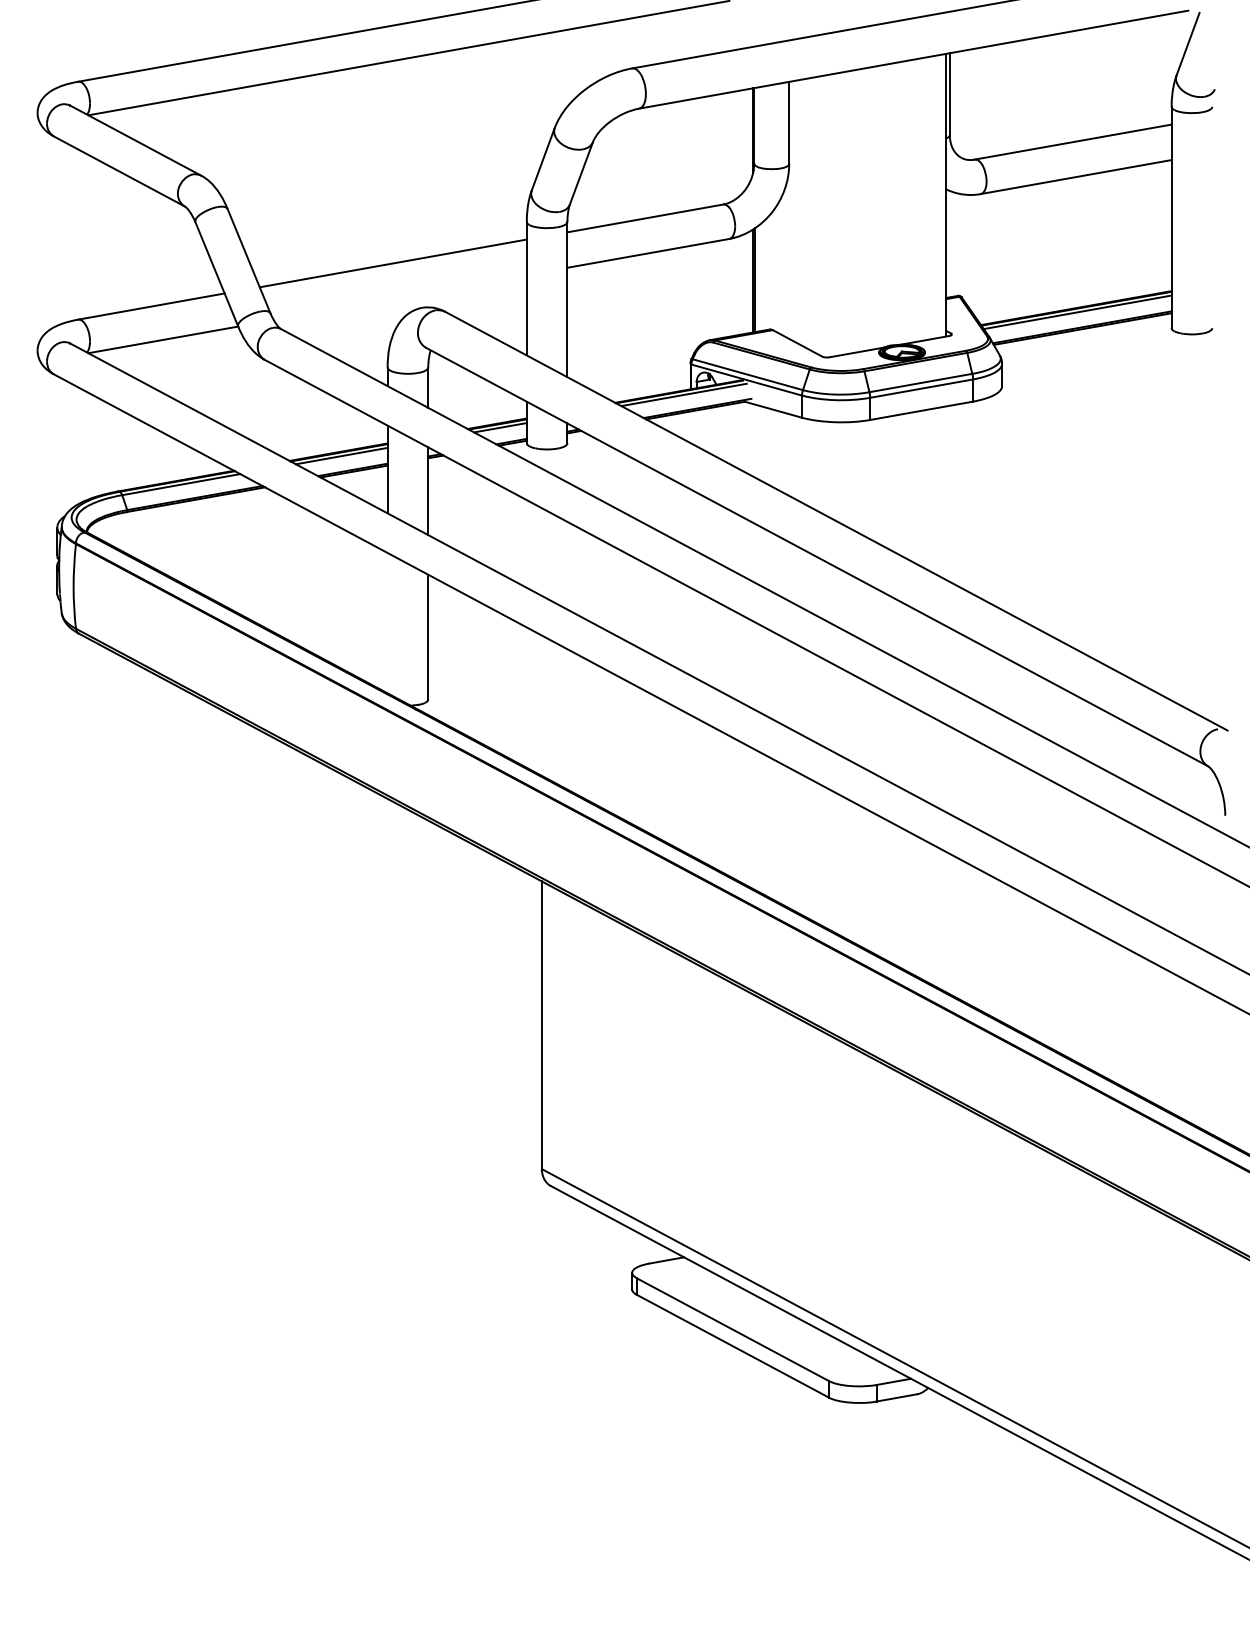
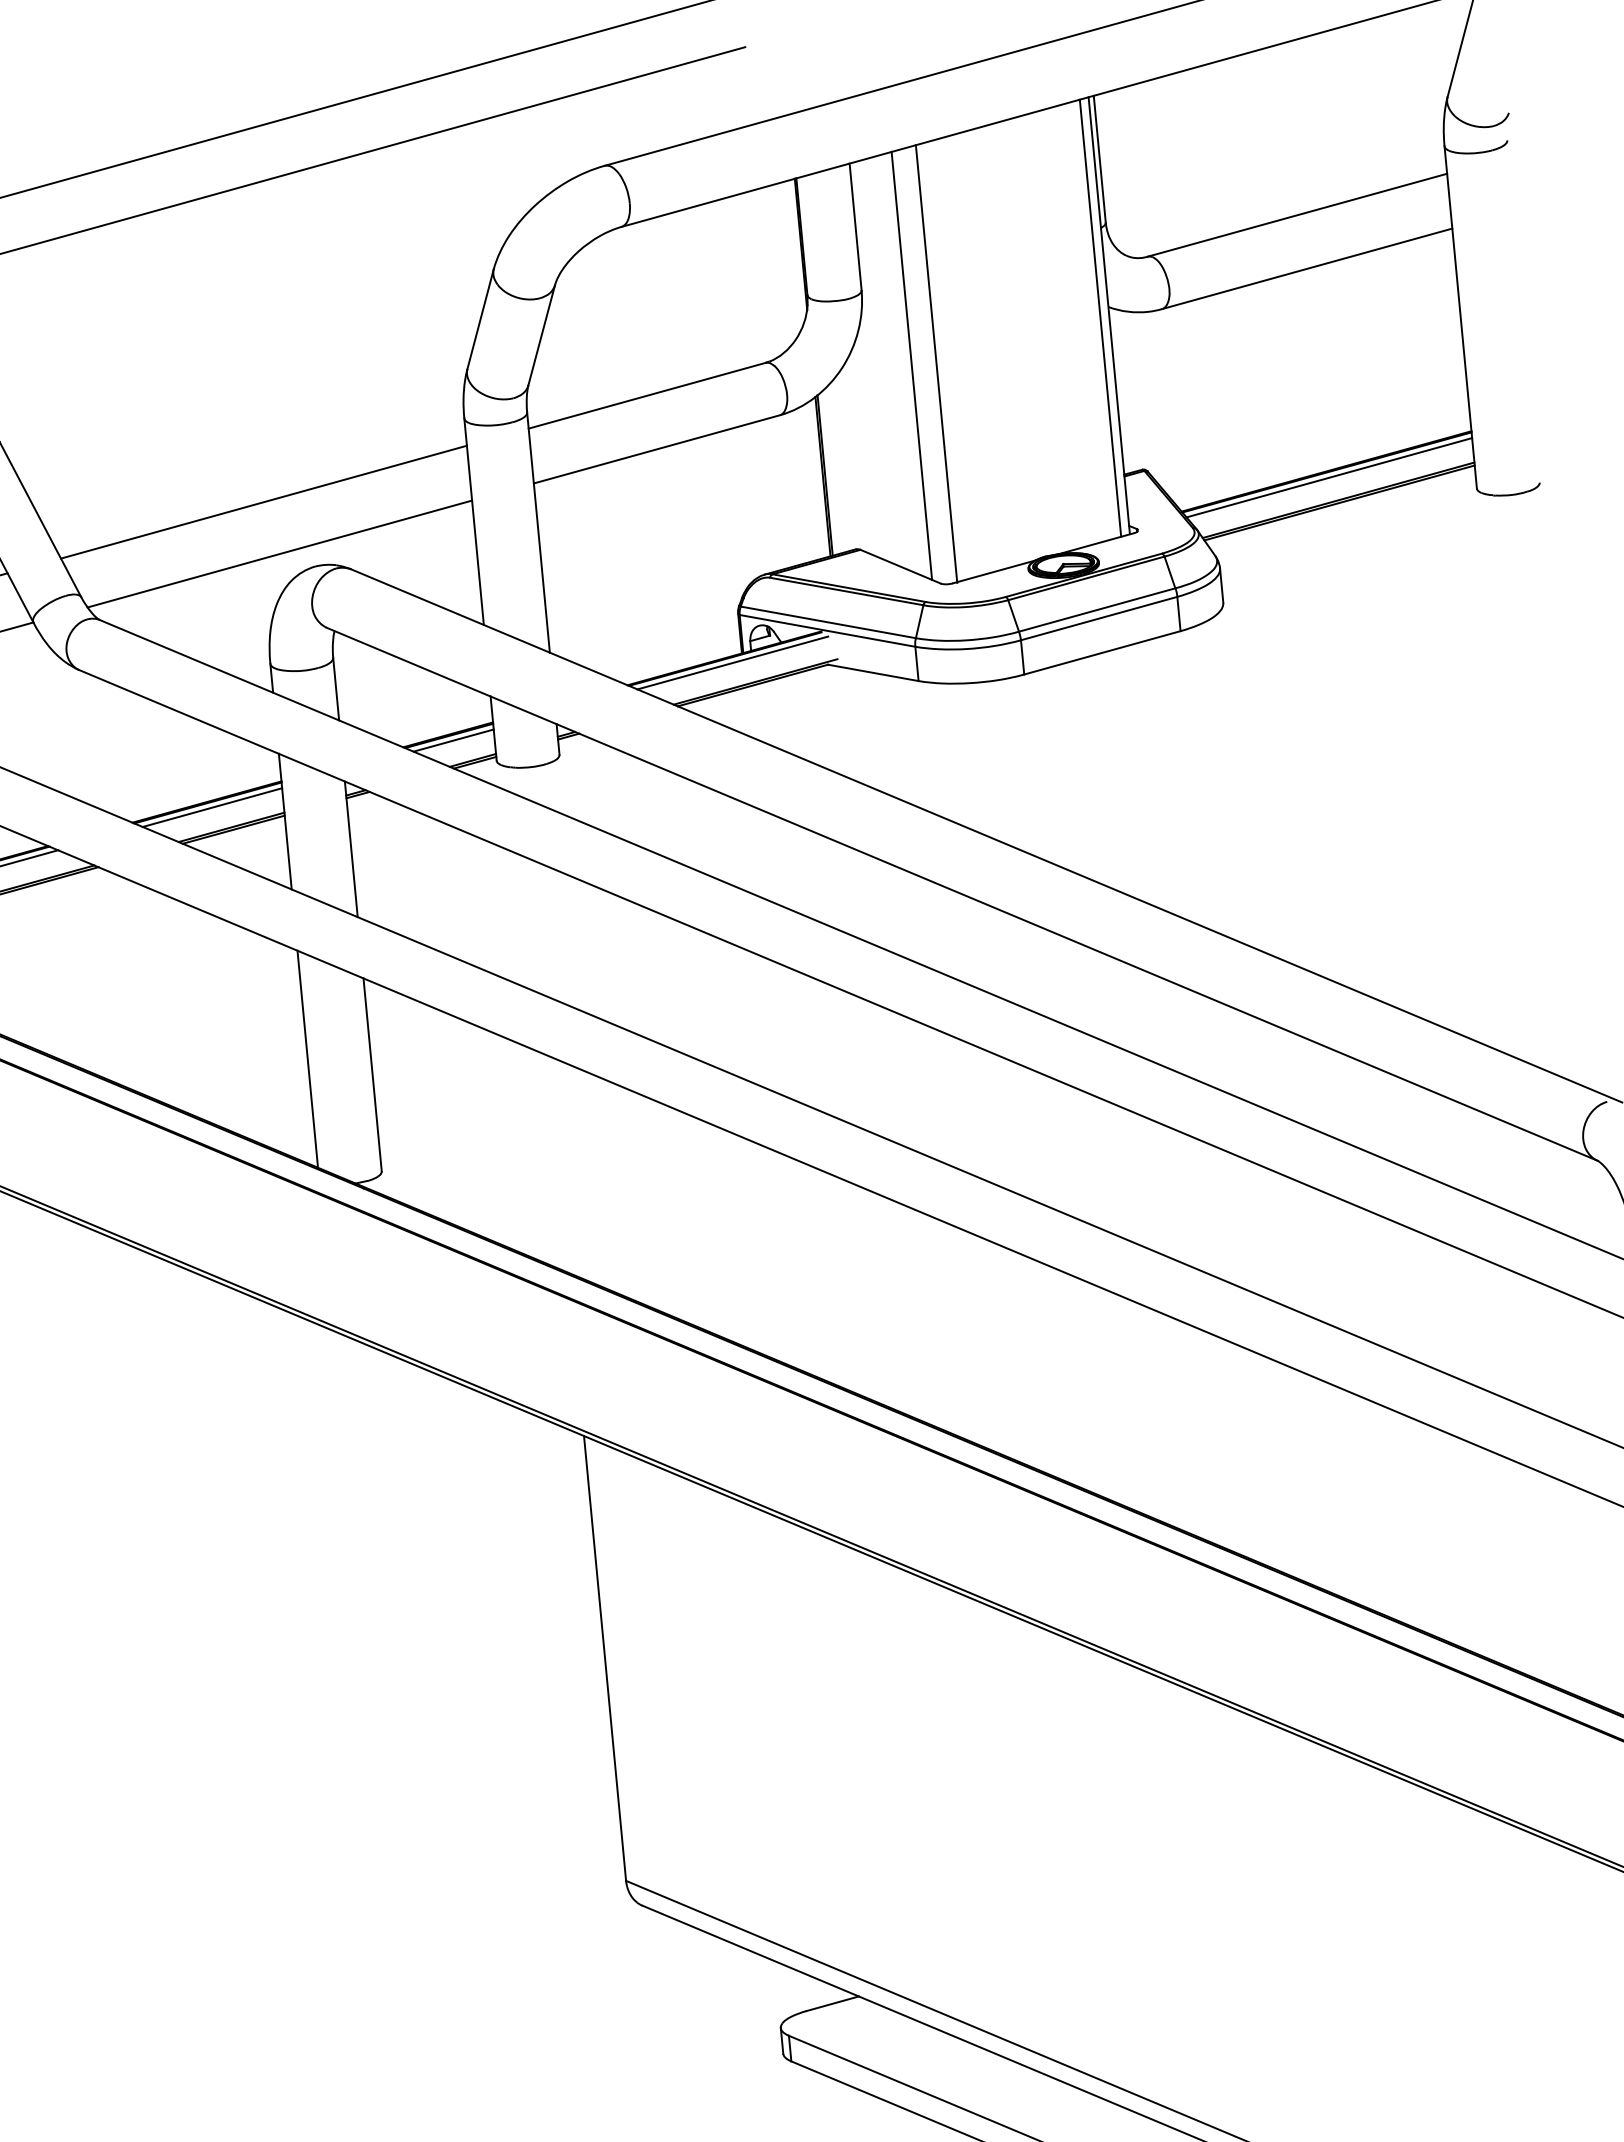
line: (940, 195) -> (1100, 317), added
line: (816, 214) -> (911, 364), added
line: (832, 215) -> (936, 363), added
line: (399, 297) -> (278, 553), added
line: (387, 622) -> (307, 1058), added

